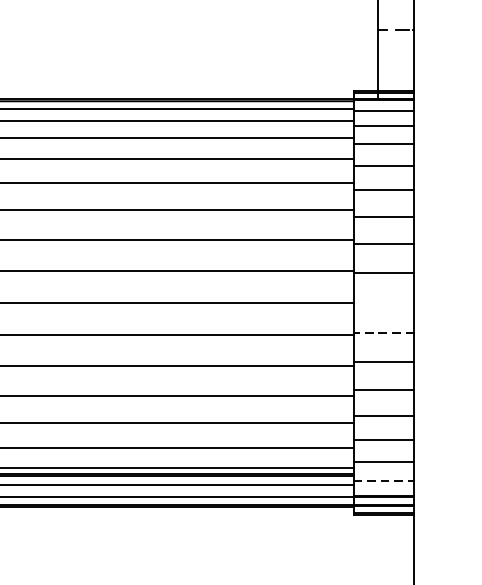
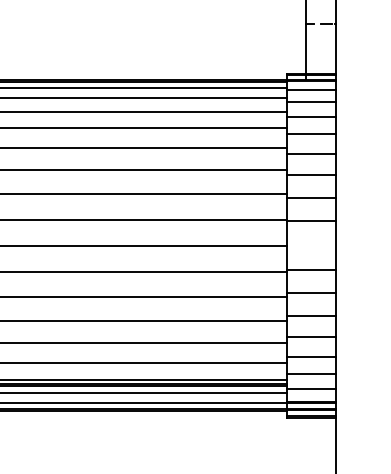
line: (384, 333) -> (311, 270), dashed -> solid
line: (384, 480) -> (311, 389), dashed -> solid

